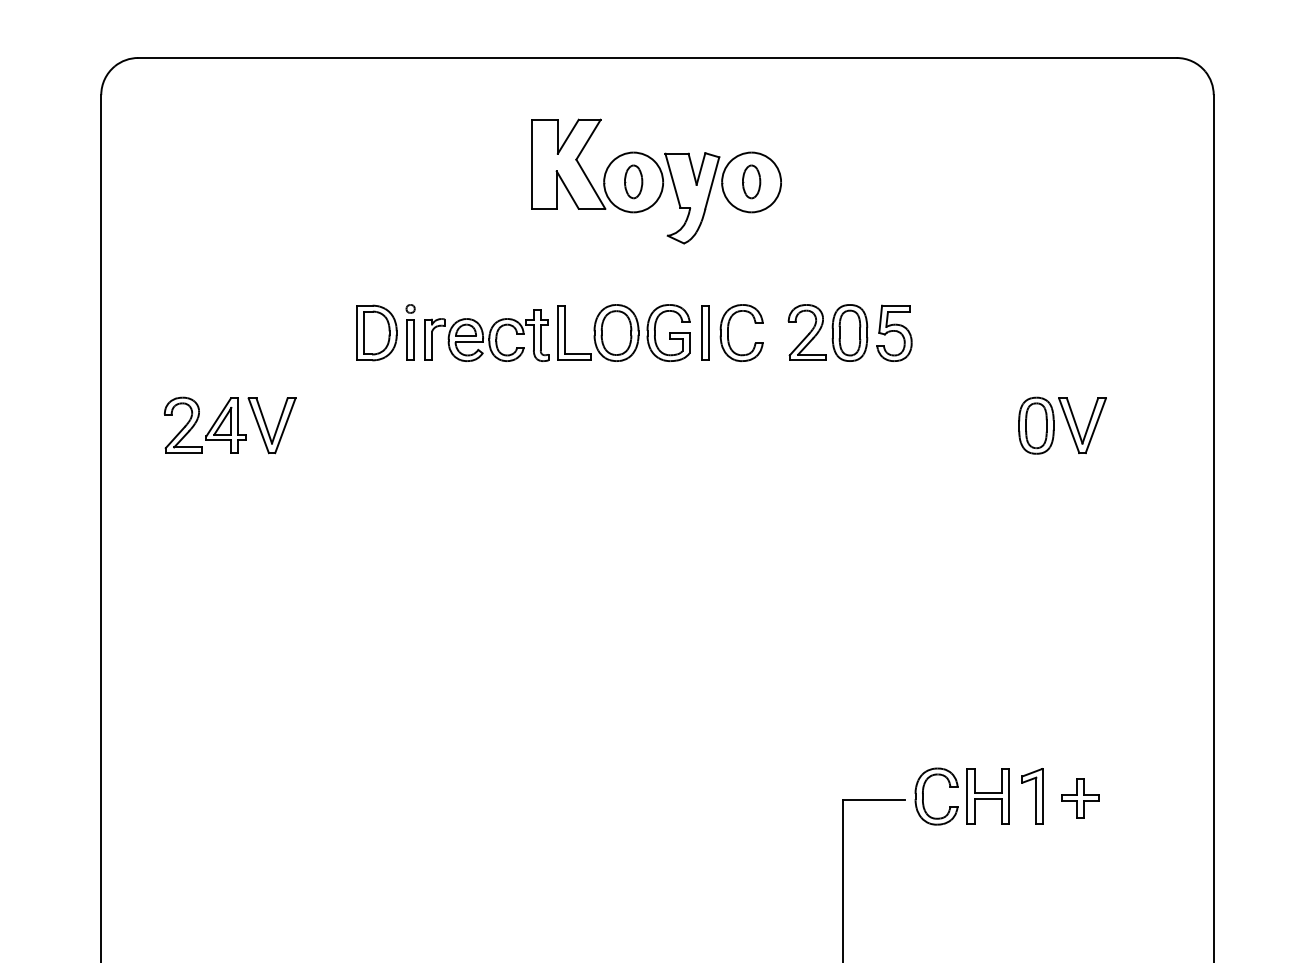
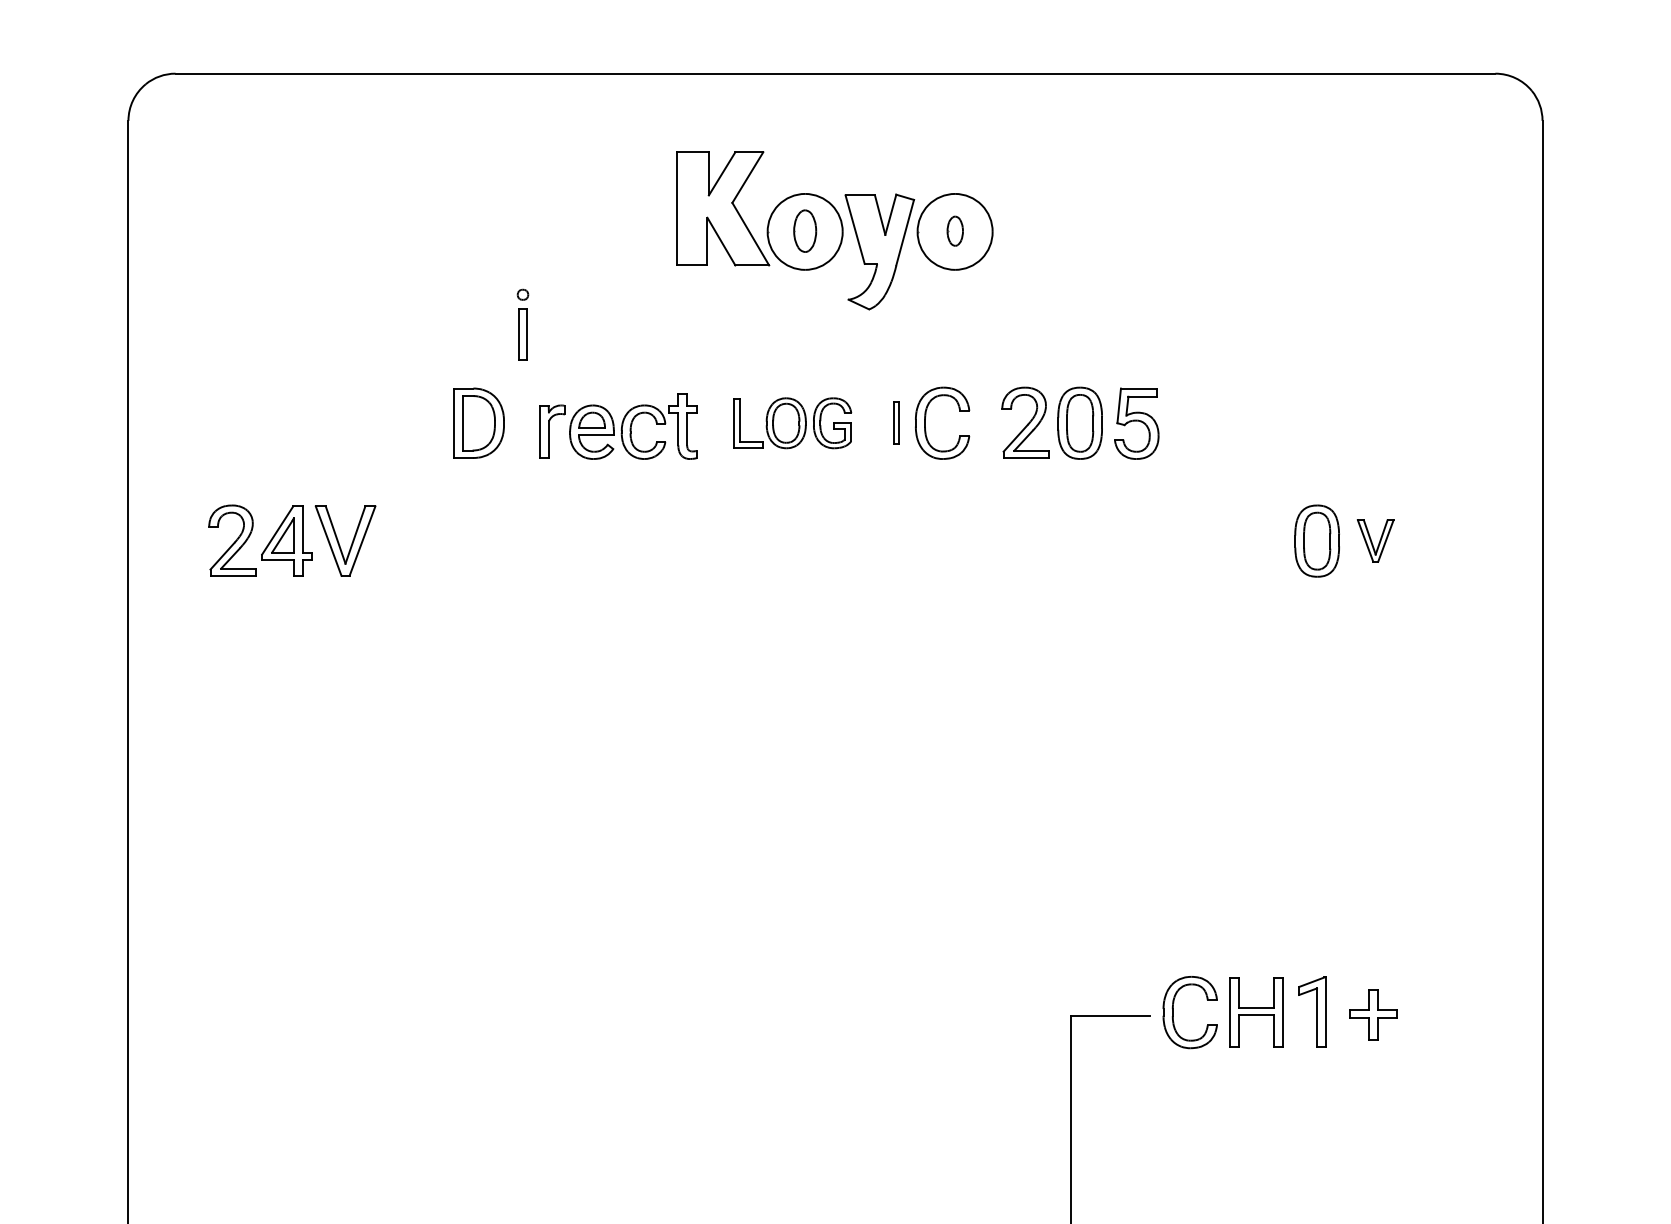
part: (751, 181) -> (954, 230), size x0.7
part: (410, 332) -> (522, 324), moved
part: (623, 332) -> (792, 422), size x0.7
part: (705, 332) -> (896, 422), size x0.6
part: (1082, 425) -> (1375, 540), size x0.6

